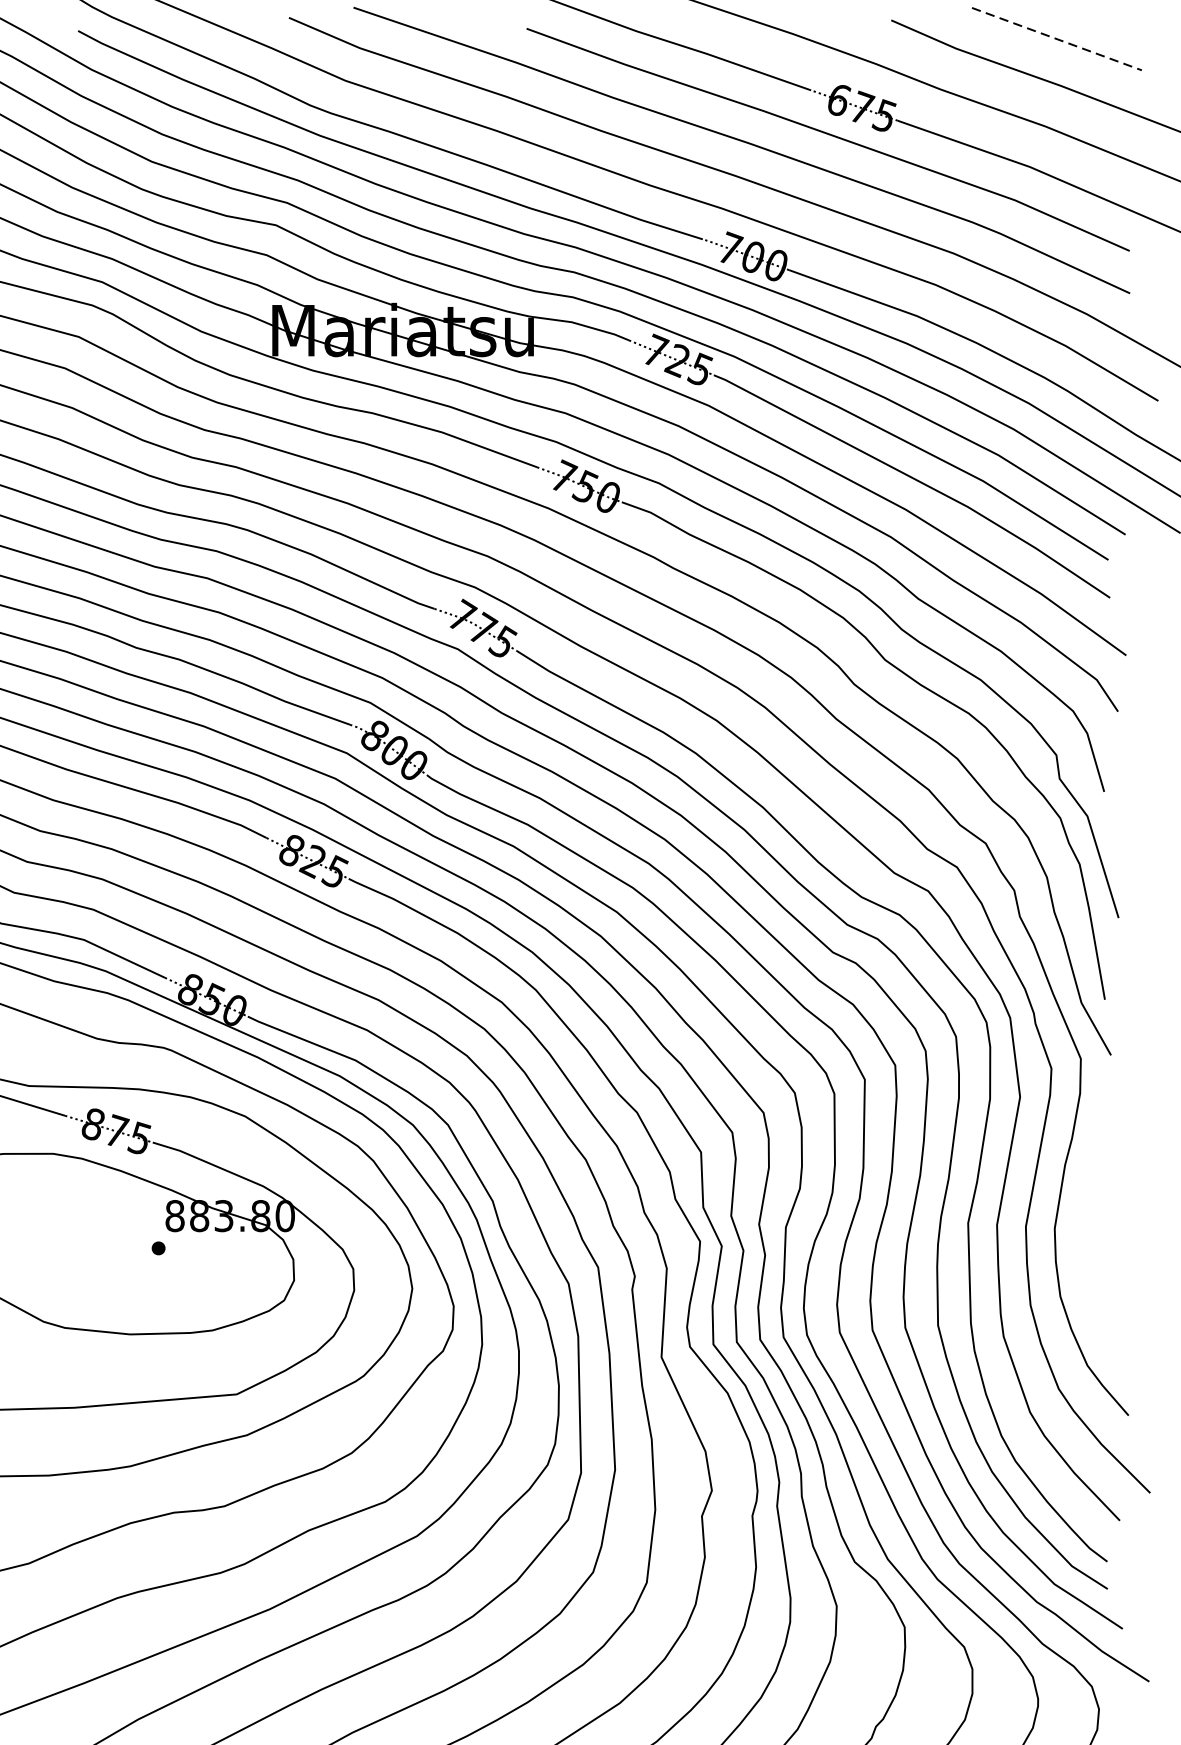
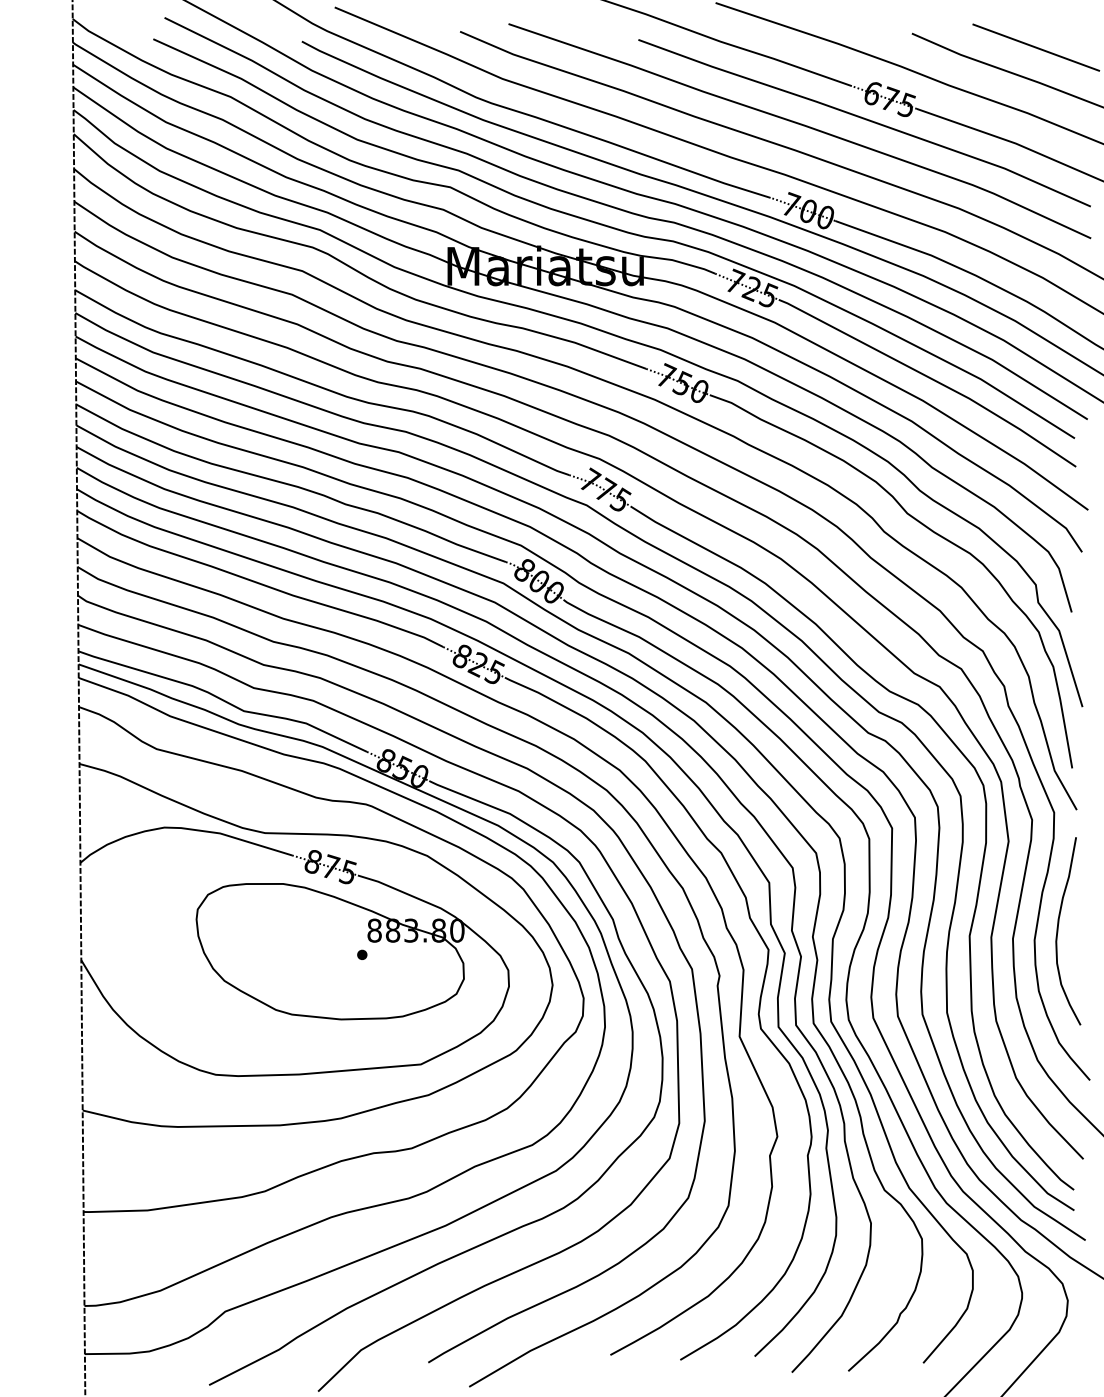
line: (1057, 38) -> (1036, 47), dashed -> solid
curve: (1086, 1217) -> (1058, 931), added

